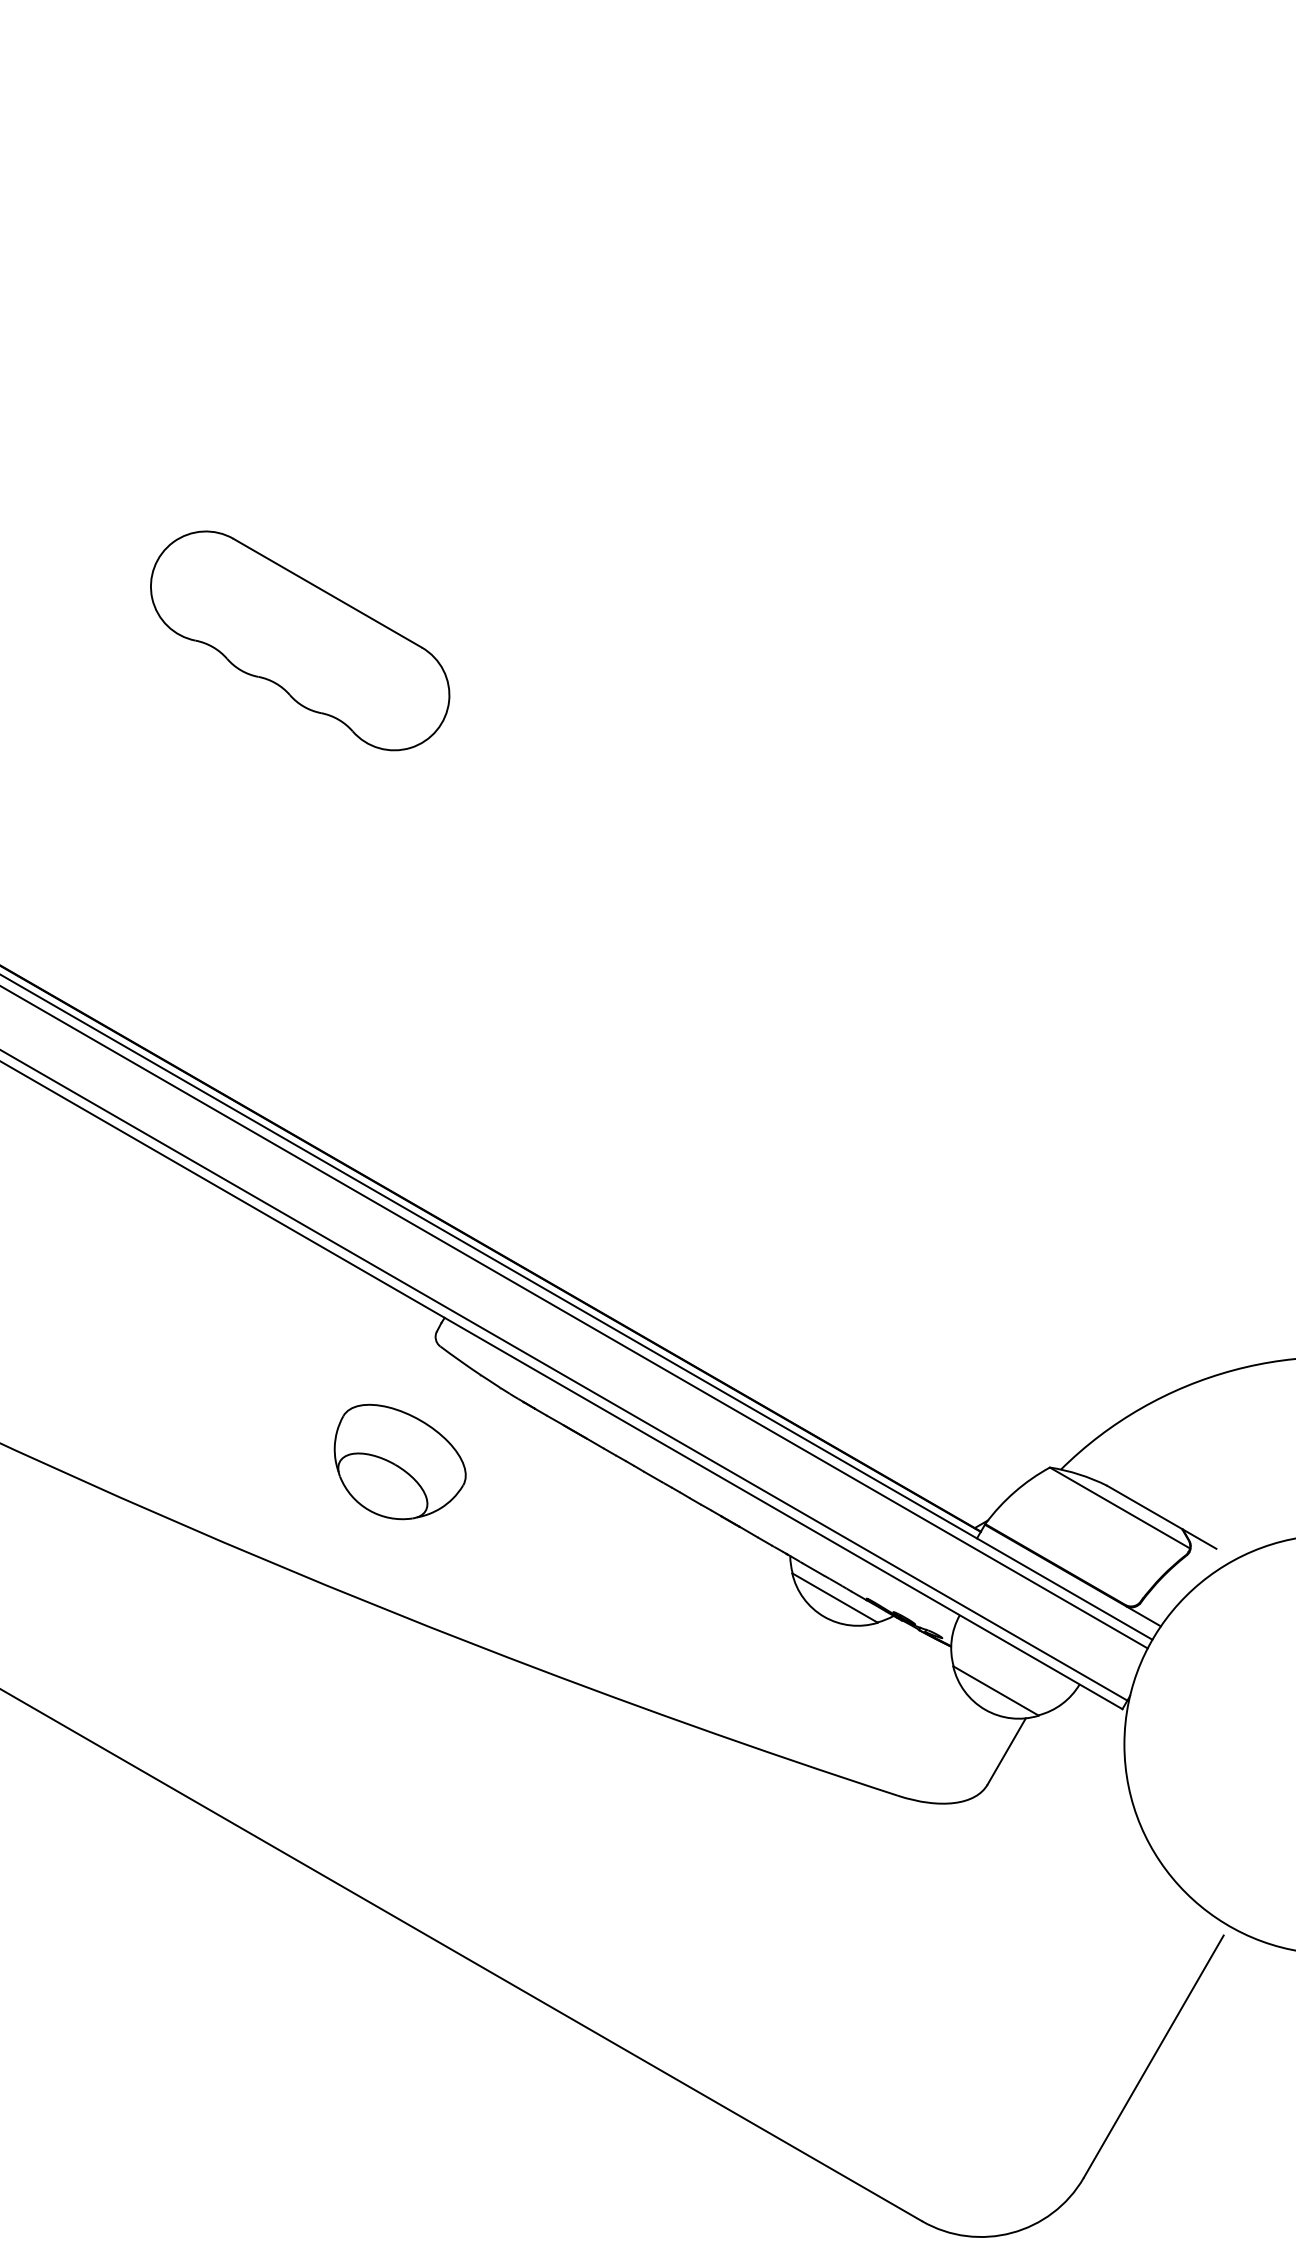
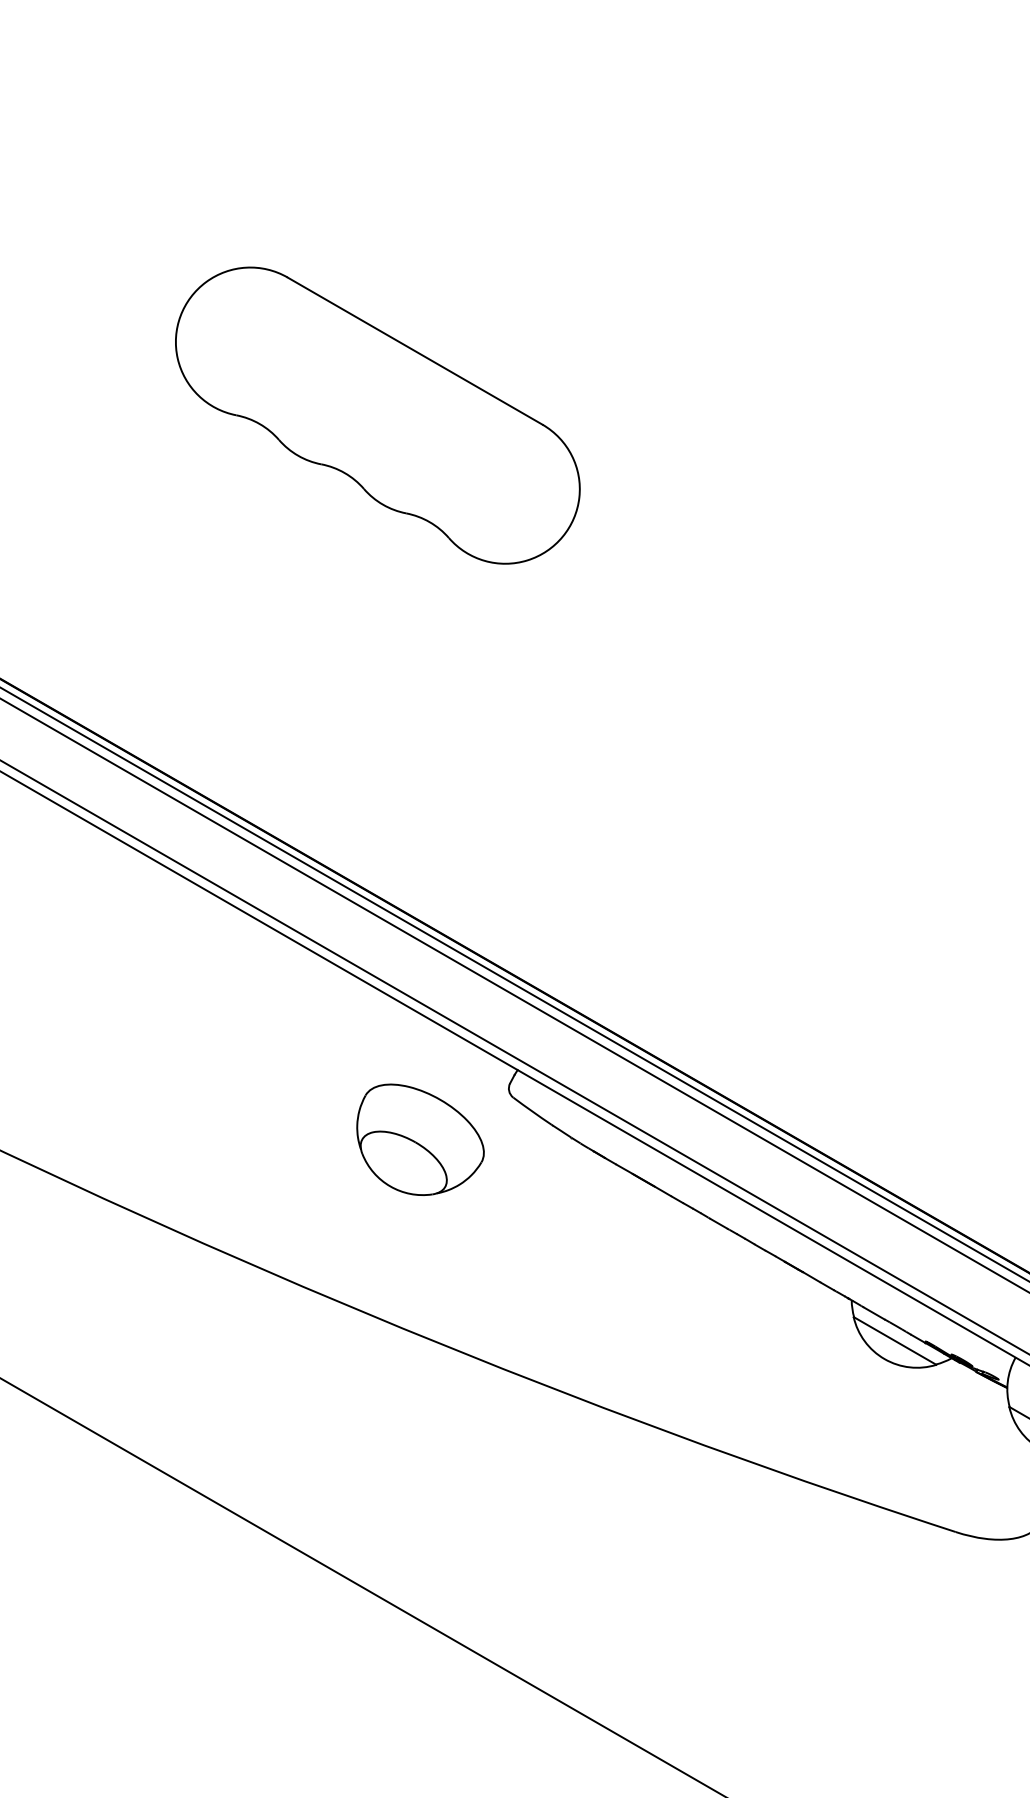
part: (300, 640) -> (378, 415), size x1.4
part: (399, 1461) -> (419, 1139), moved

